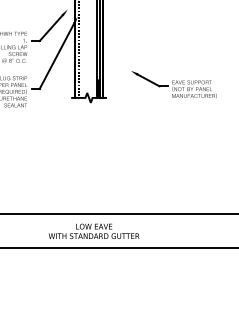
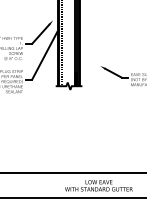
text: (93, 230) -> (98, 185), moved

